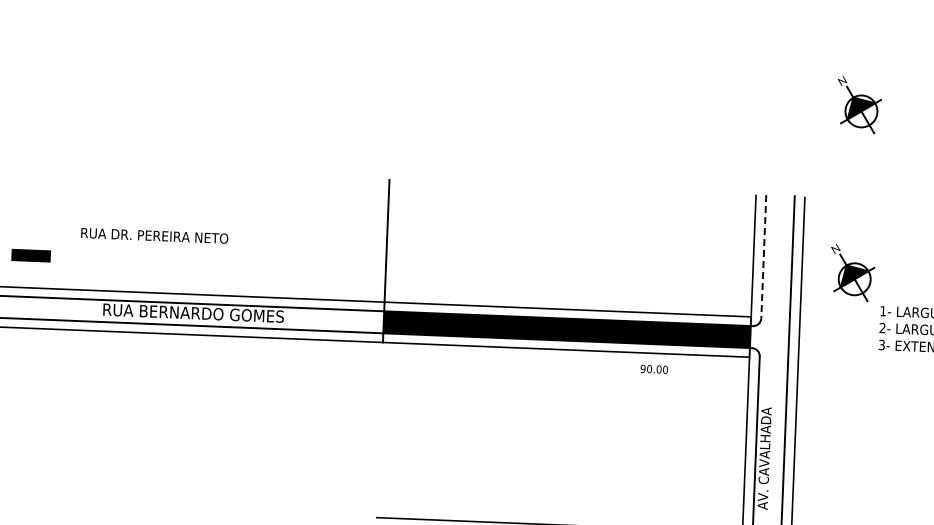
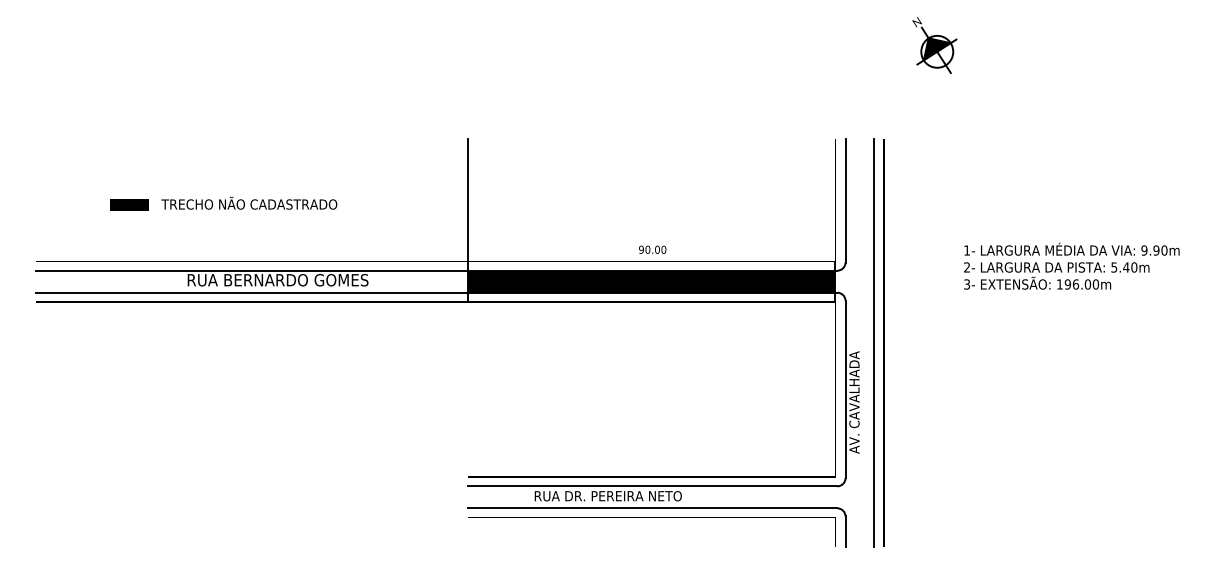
text: (168, 234) -> (249, 202), RUA DR. PEREIRA NETO -> TRECHO NÃO CADASTRADO
line: (31, 254) -> (129, 204), moved
line: (763, 256) -> (845, 200), dashed -> solid
part: (852, 272) -> (934, 213), removed
text: (654, 369) -> (652, 249), moved

